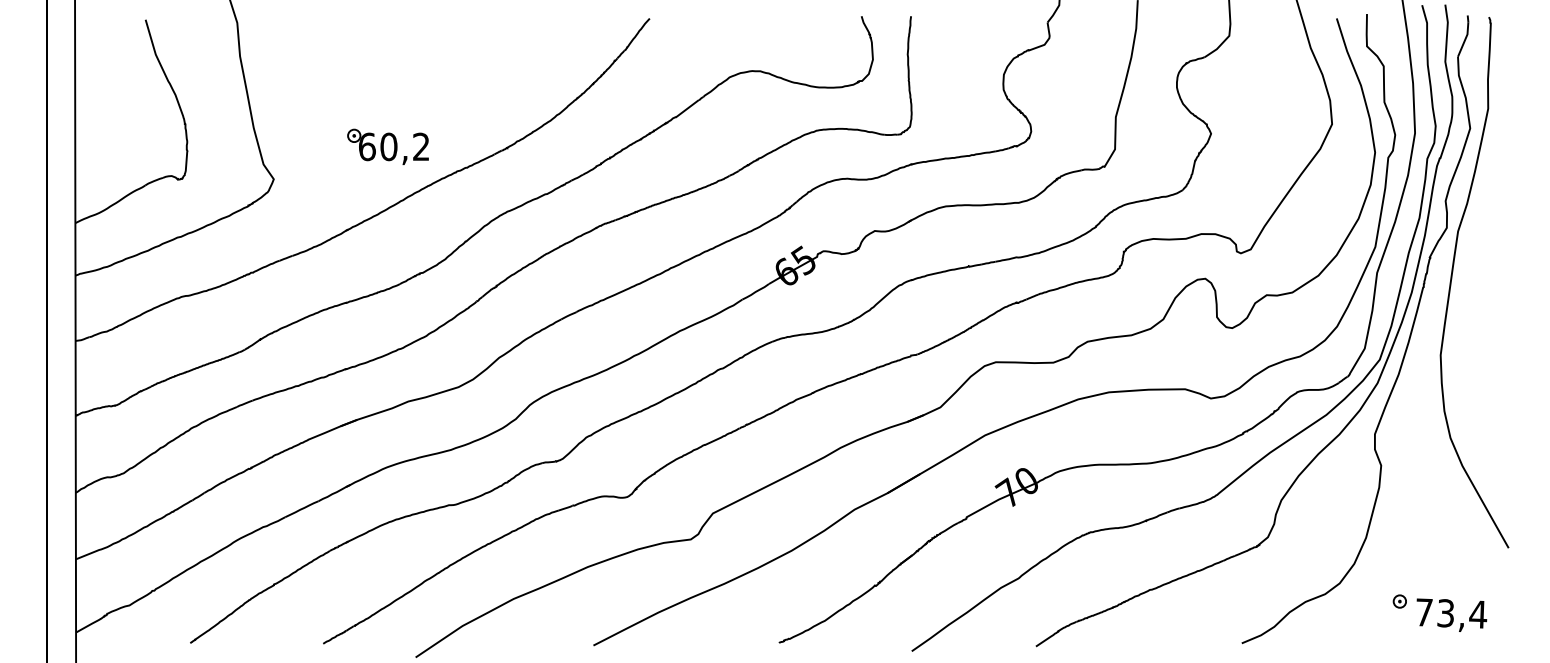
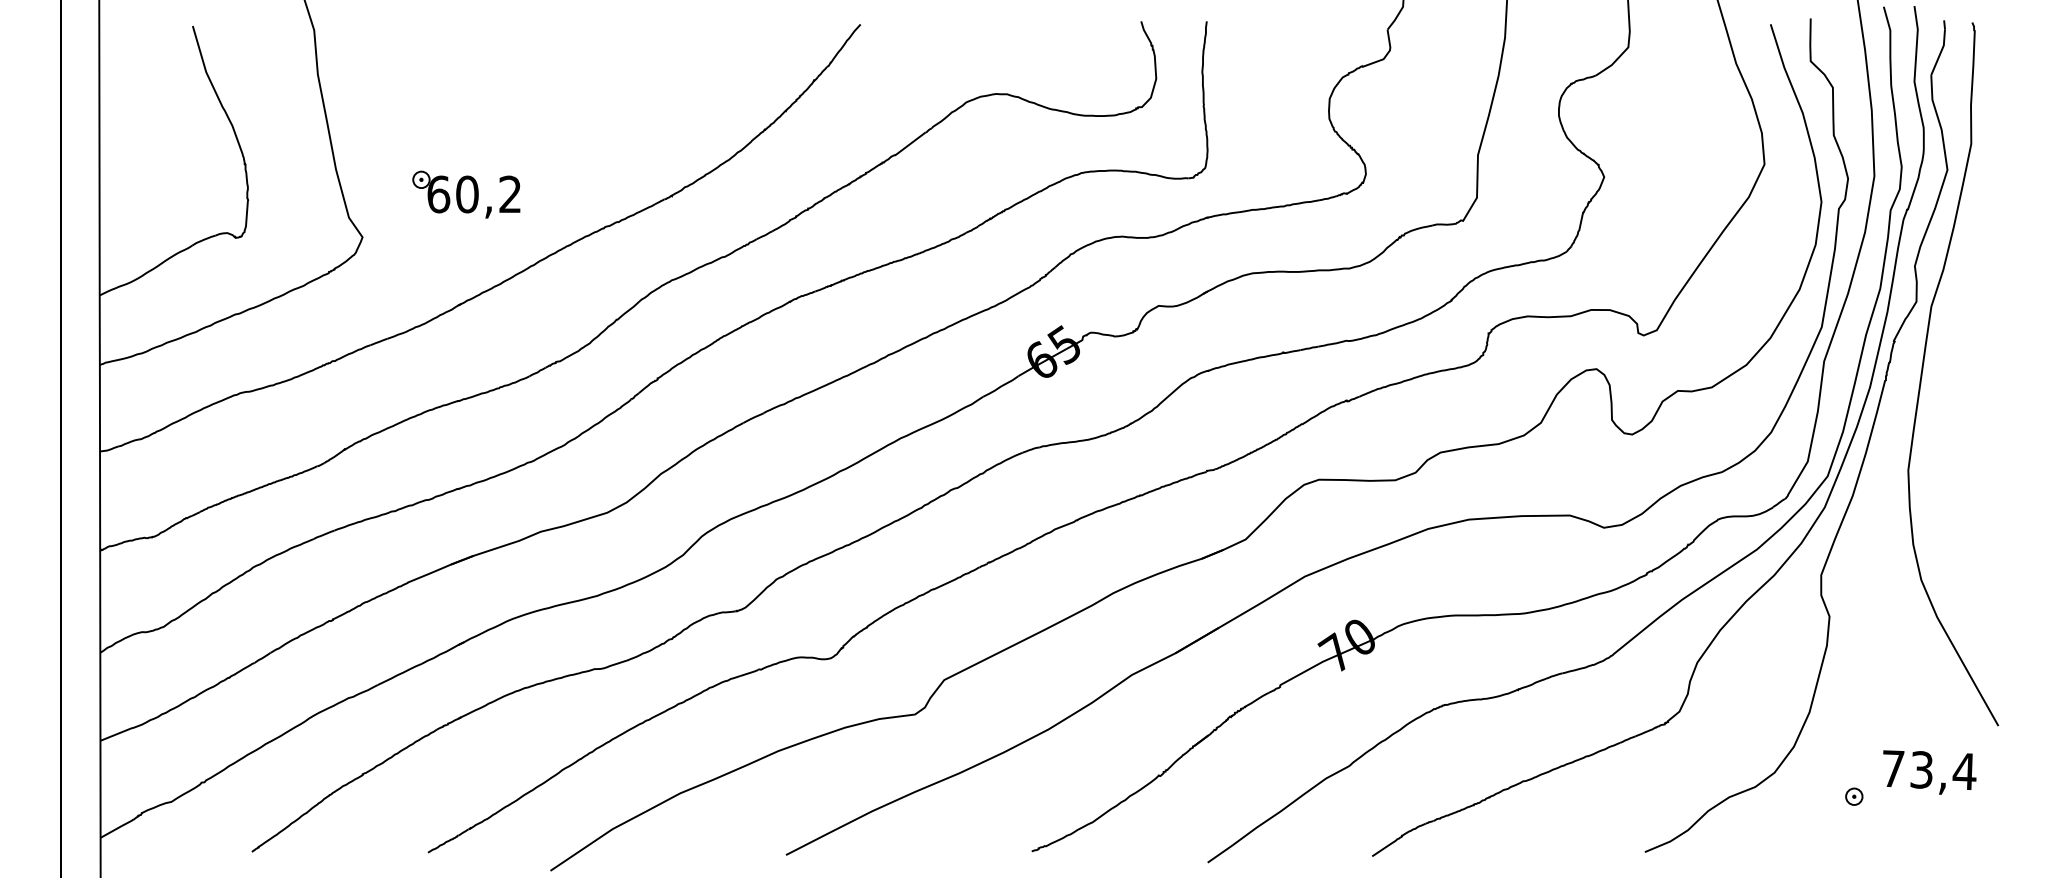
part: (387, 146) -> (465, 193), moved
text: (1451, 614) -> (1929, 771), moved

